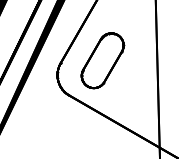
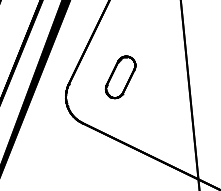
part: (102, 60) -> (120, 76), size x0.6

